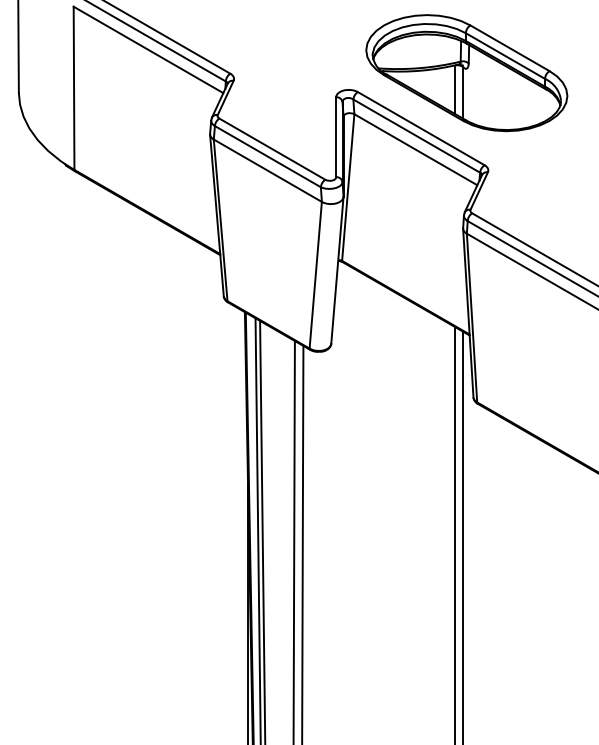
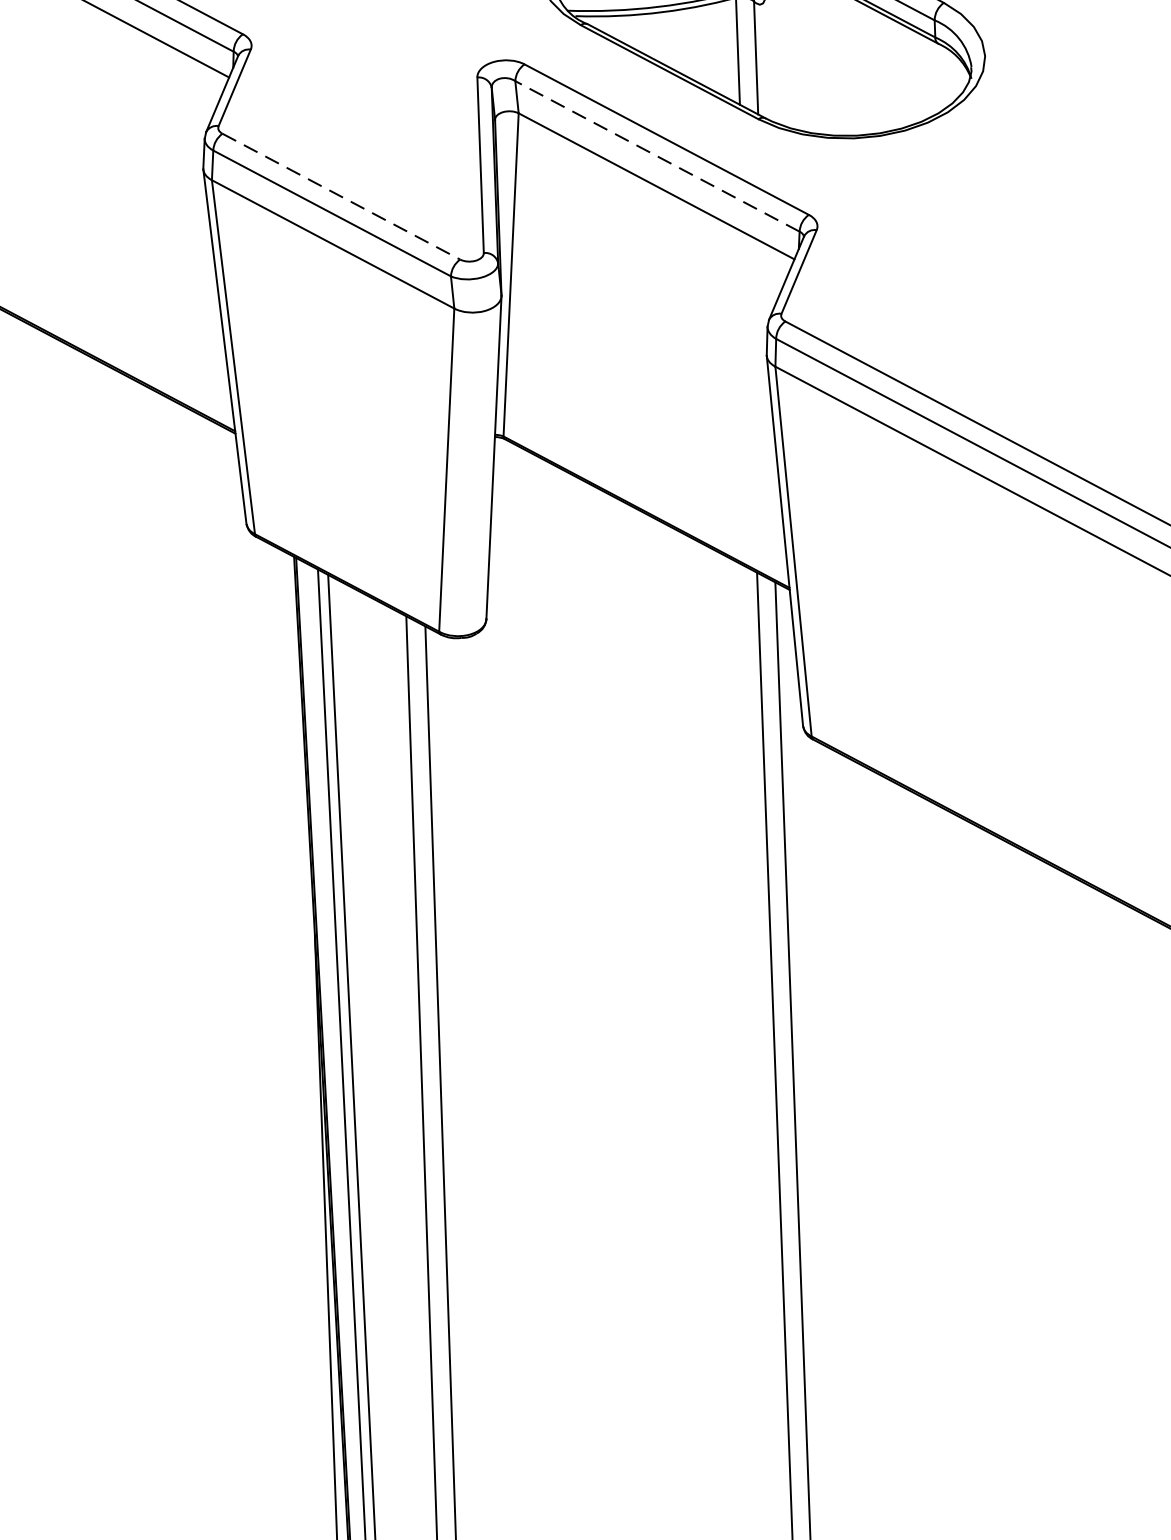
line: (416, 135) -> (656, 155), solid -> dashed
line: (272, 149) -> (341, 197), solid -> dashed

